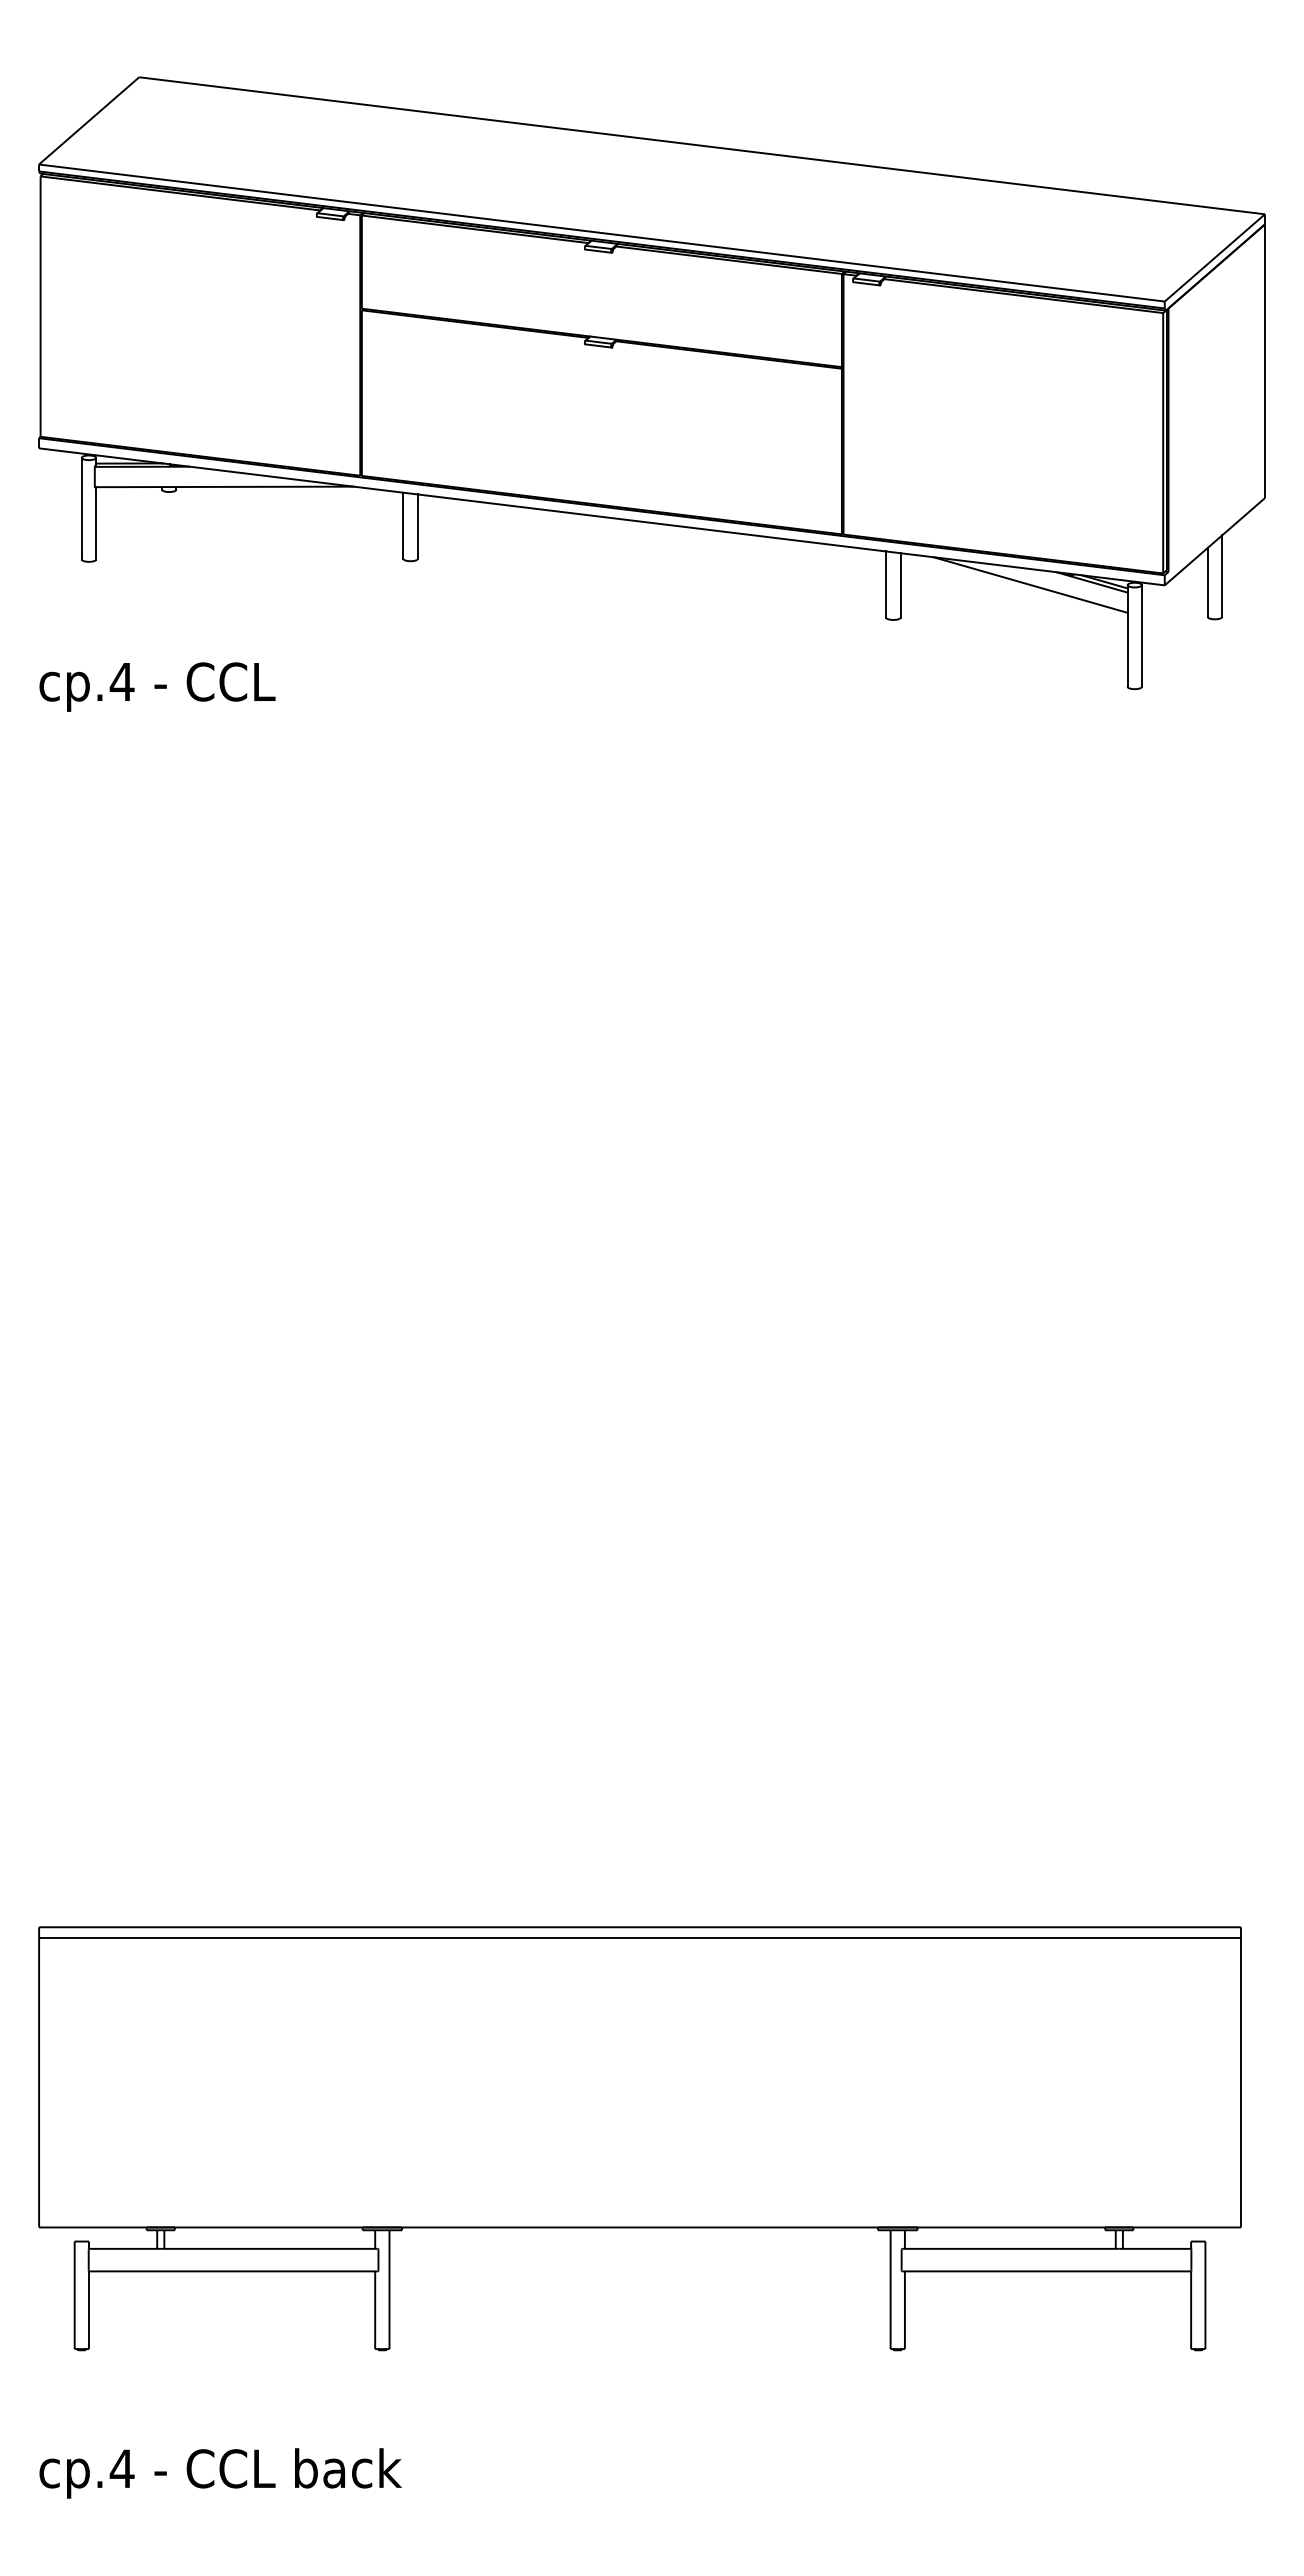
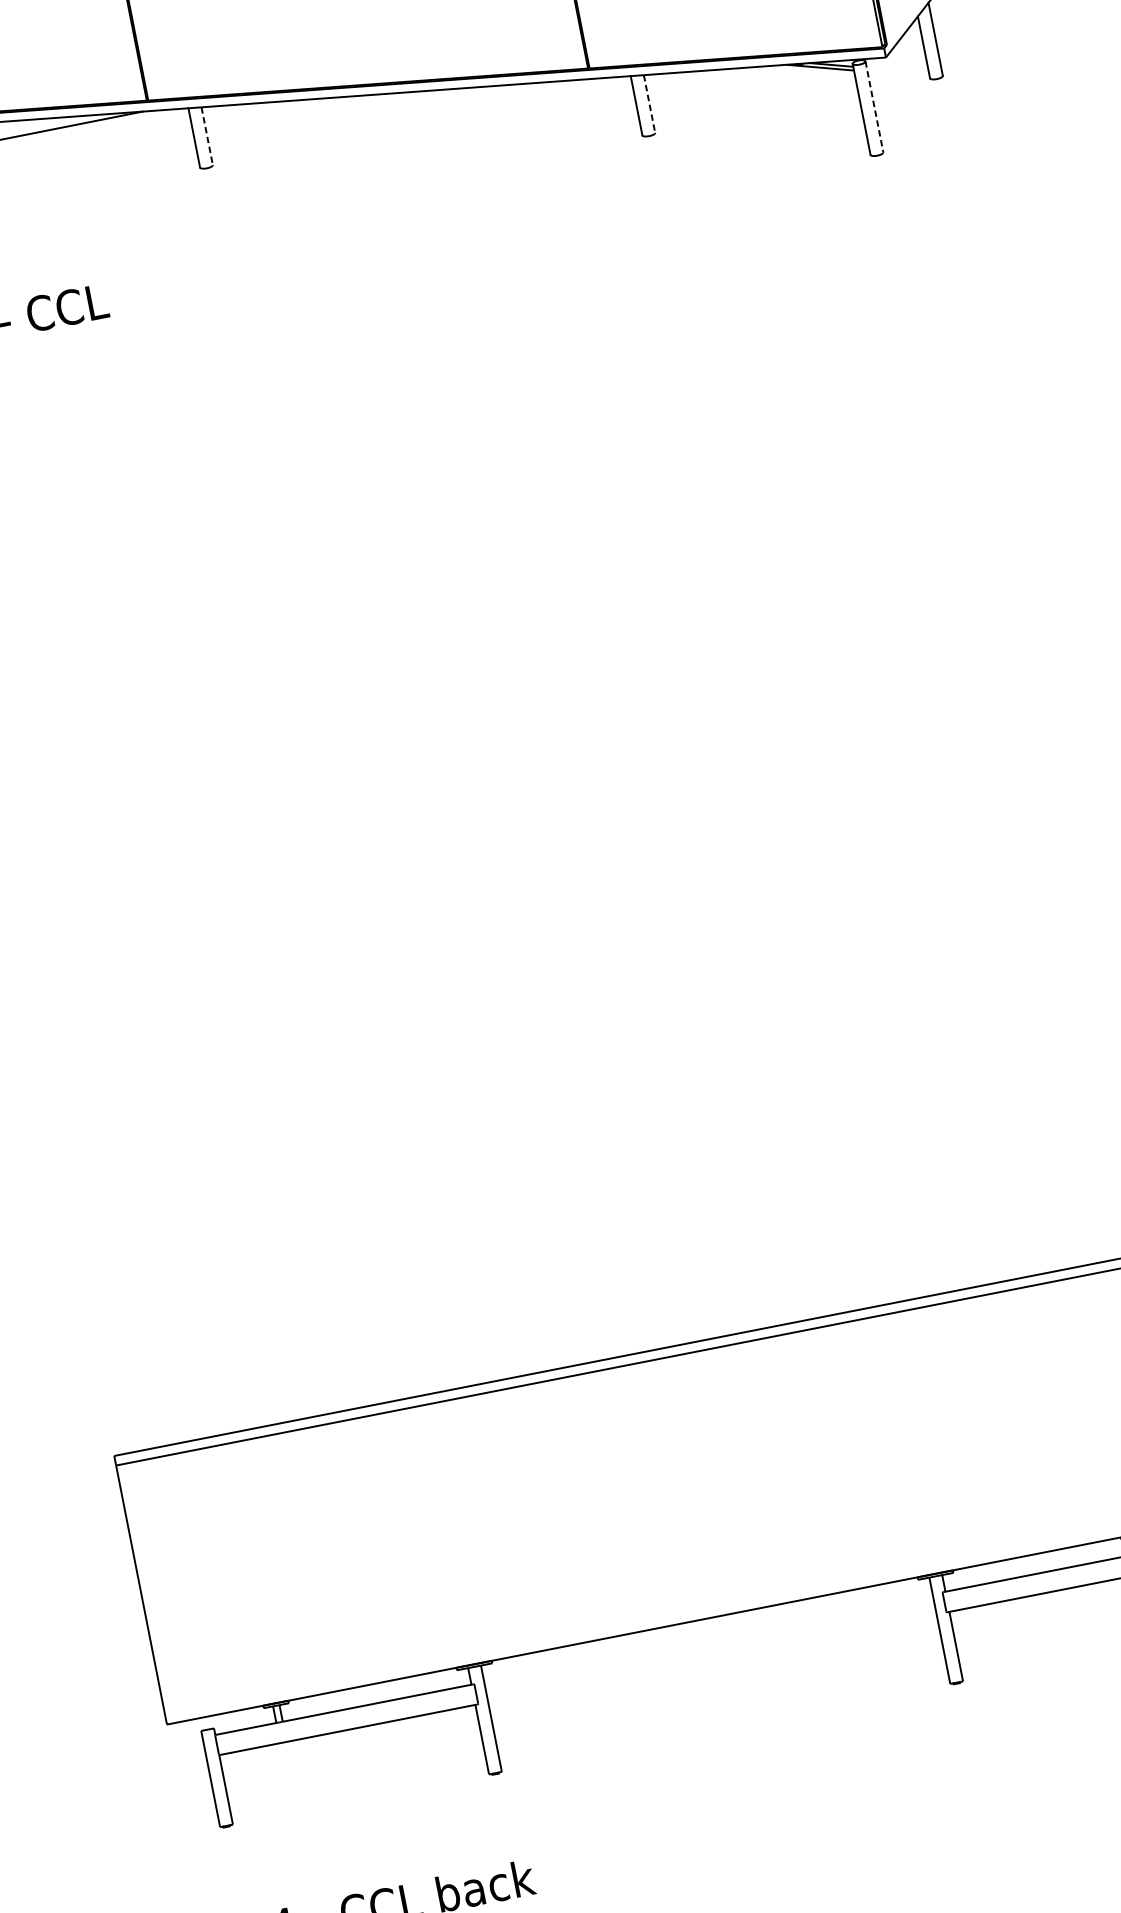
line: (417, 527) -> (207, 136), solid -> dashed
line: (1030, 584) -> (765, 80), removed
line: (900, 585) -> (649, 104), solid -> dashed
line: (1141, 635) -> (873, 106), solid -> dashed

